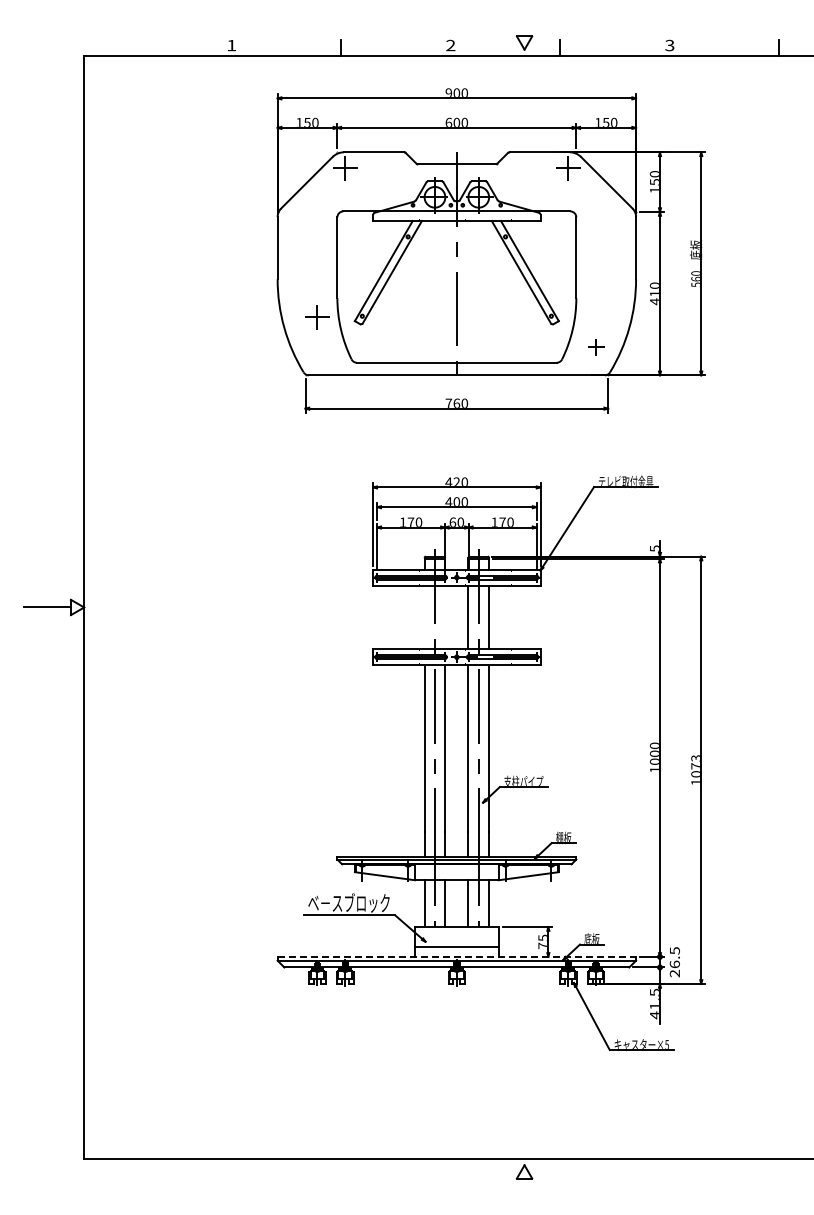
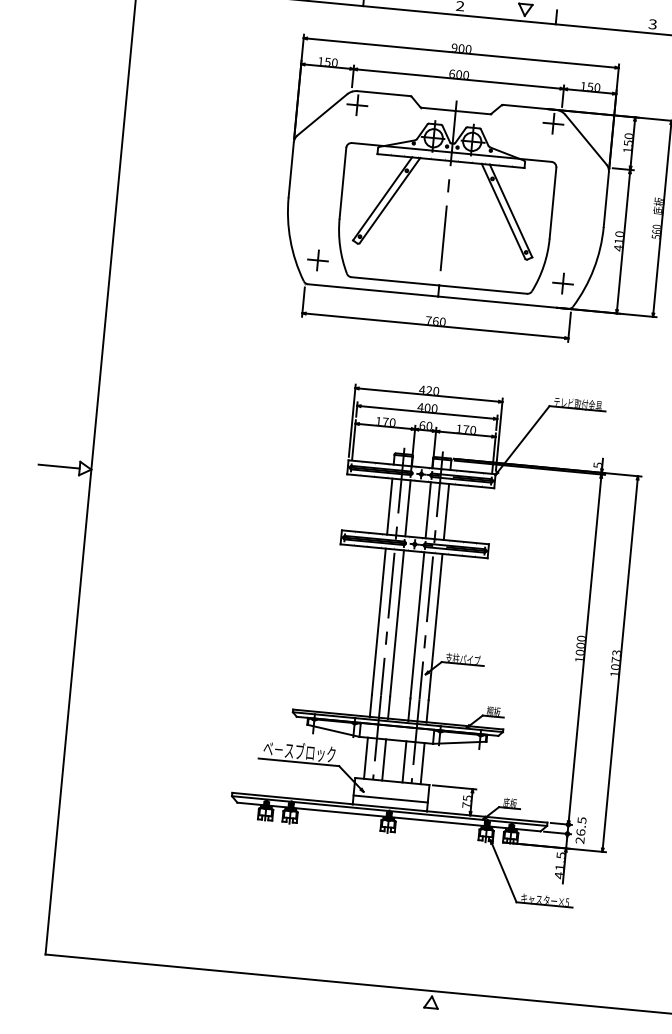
part: (317, 317) -> (318, 260), moved
part: (596, 347) -> (563, 283), size x1.43
line: (424, 617) -> (389, 506), added
line: (445, 617) -> (408, 508), added
line: (457, 956) -> (390, 807), dashed -> solid

